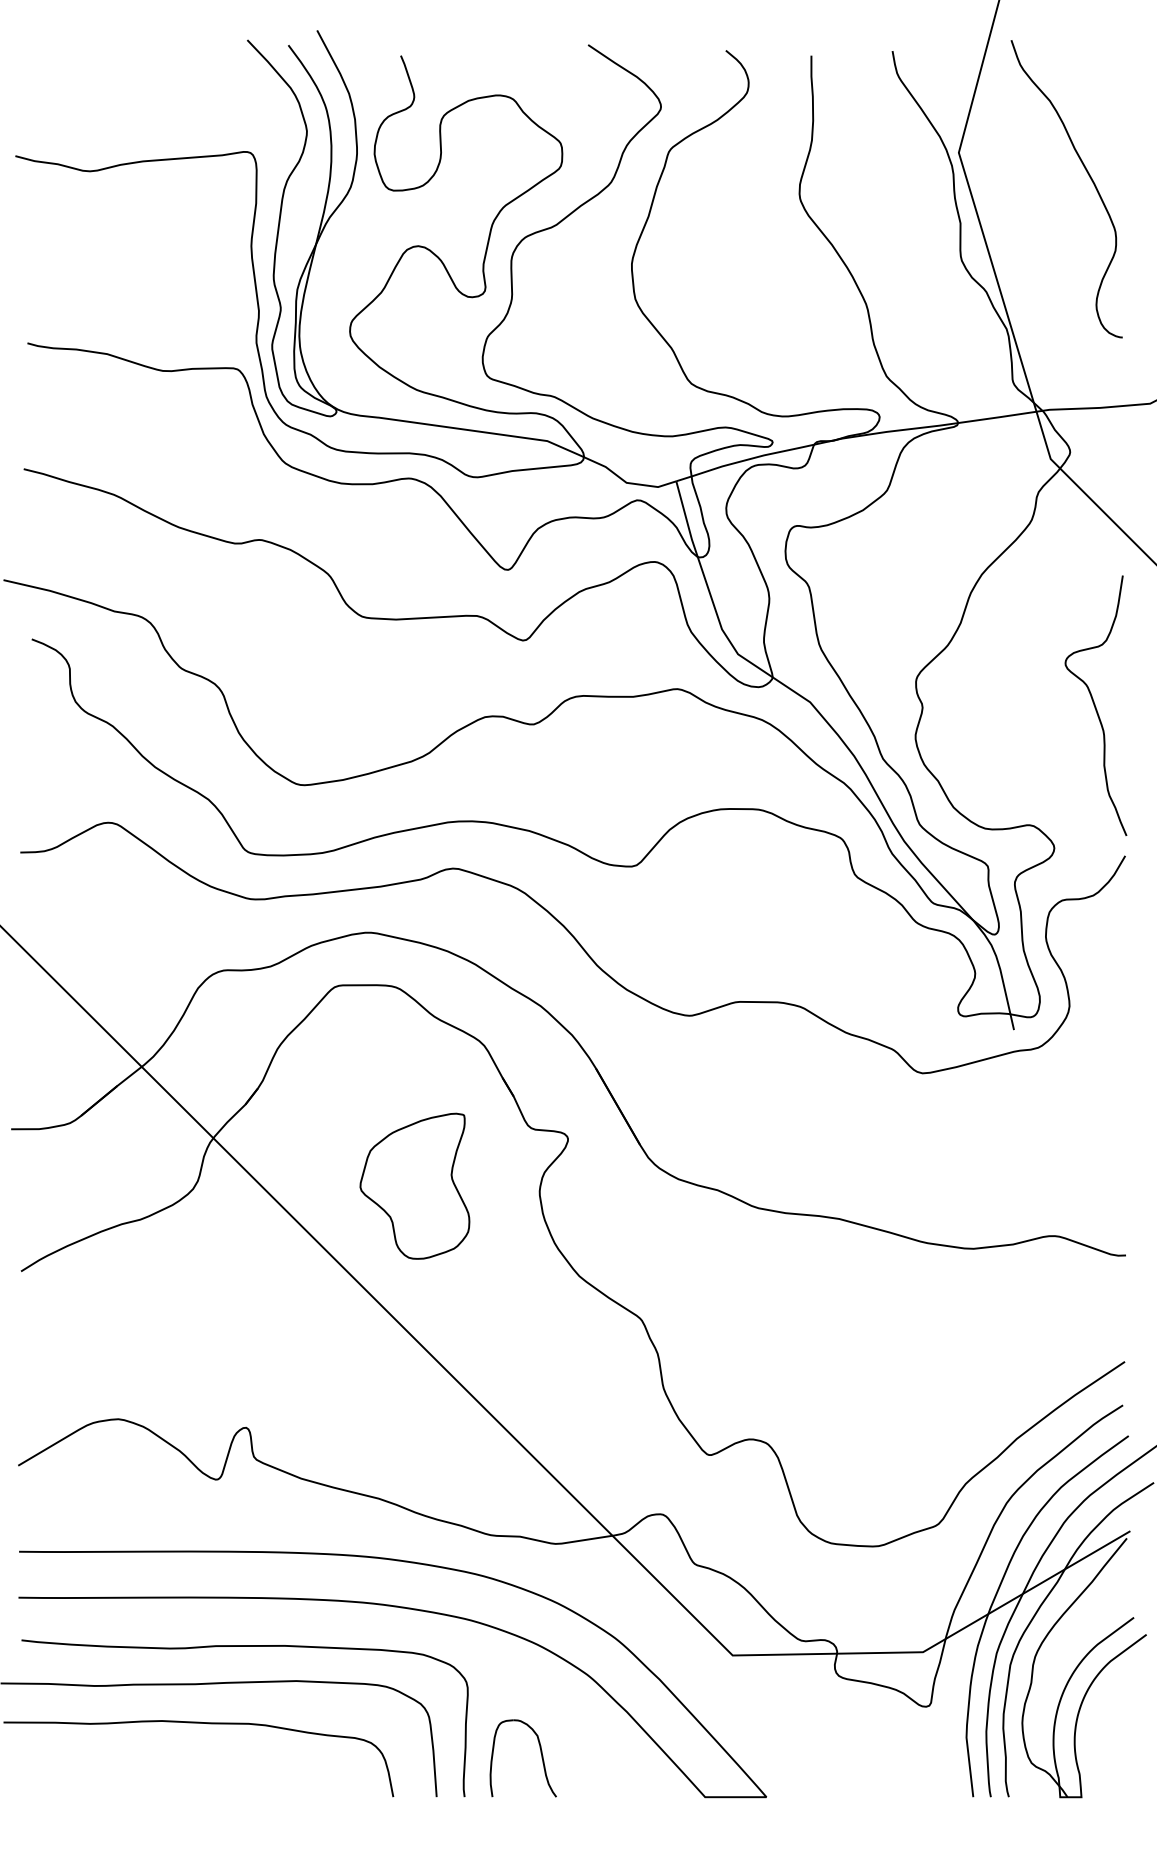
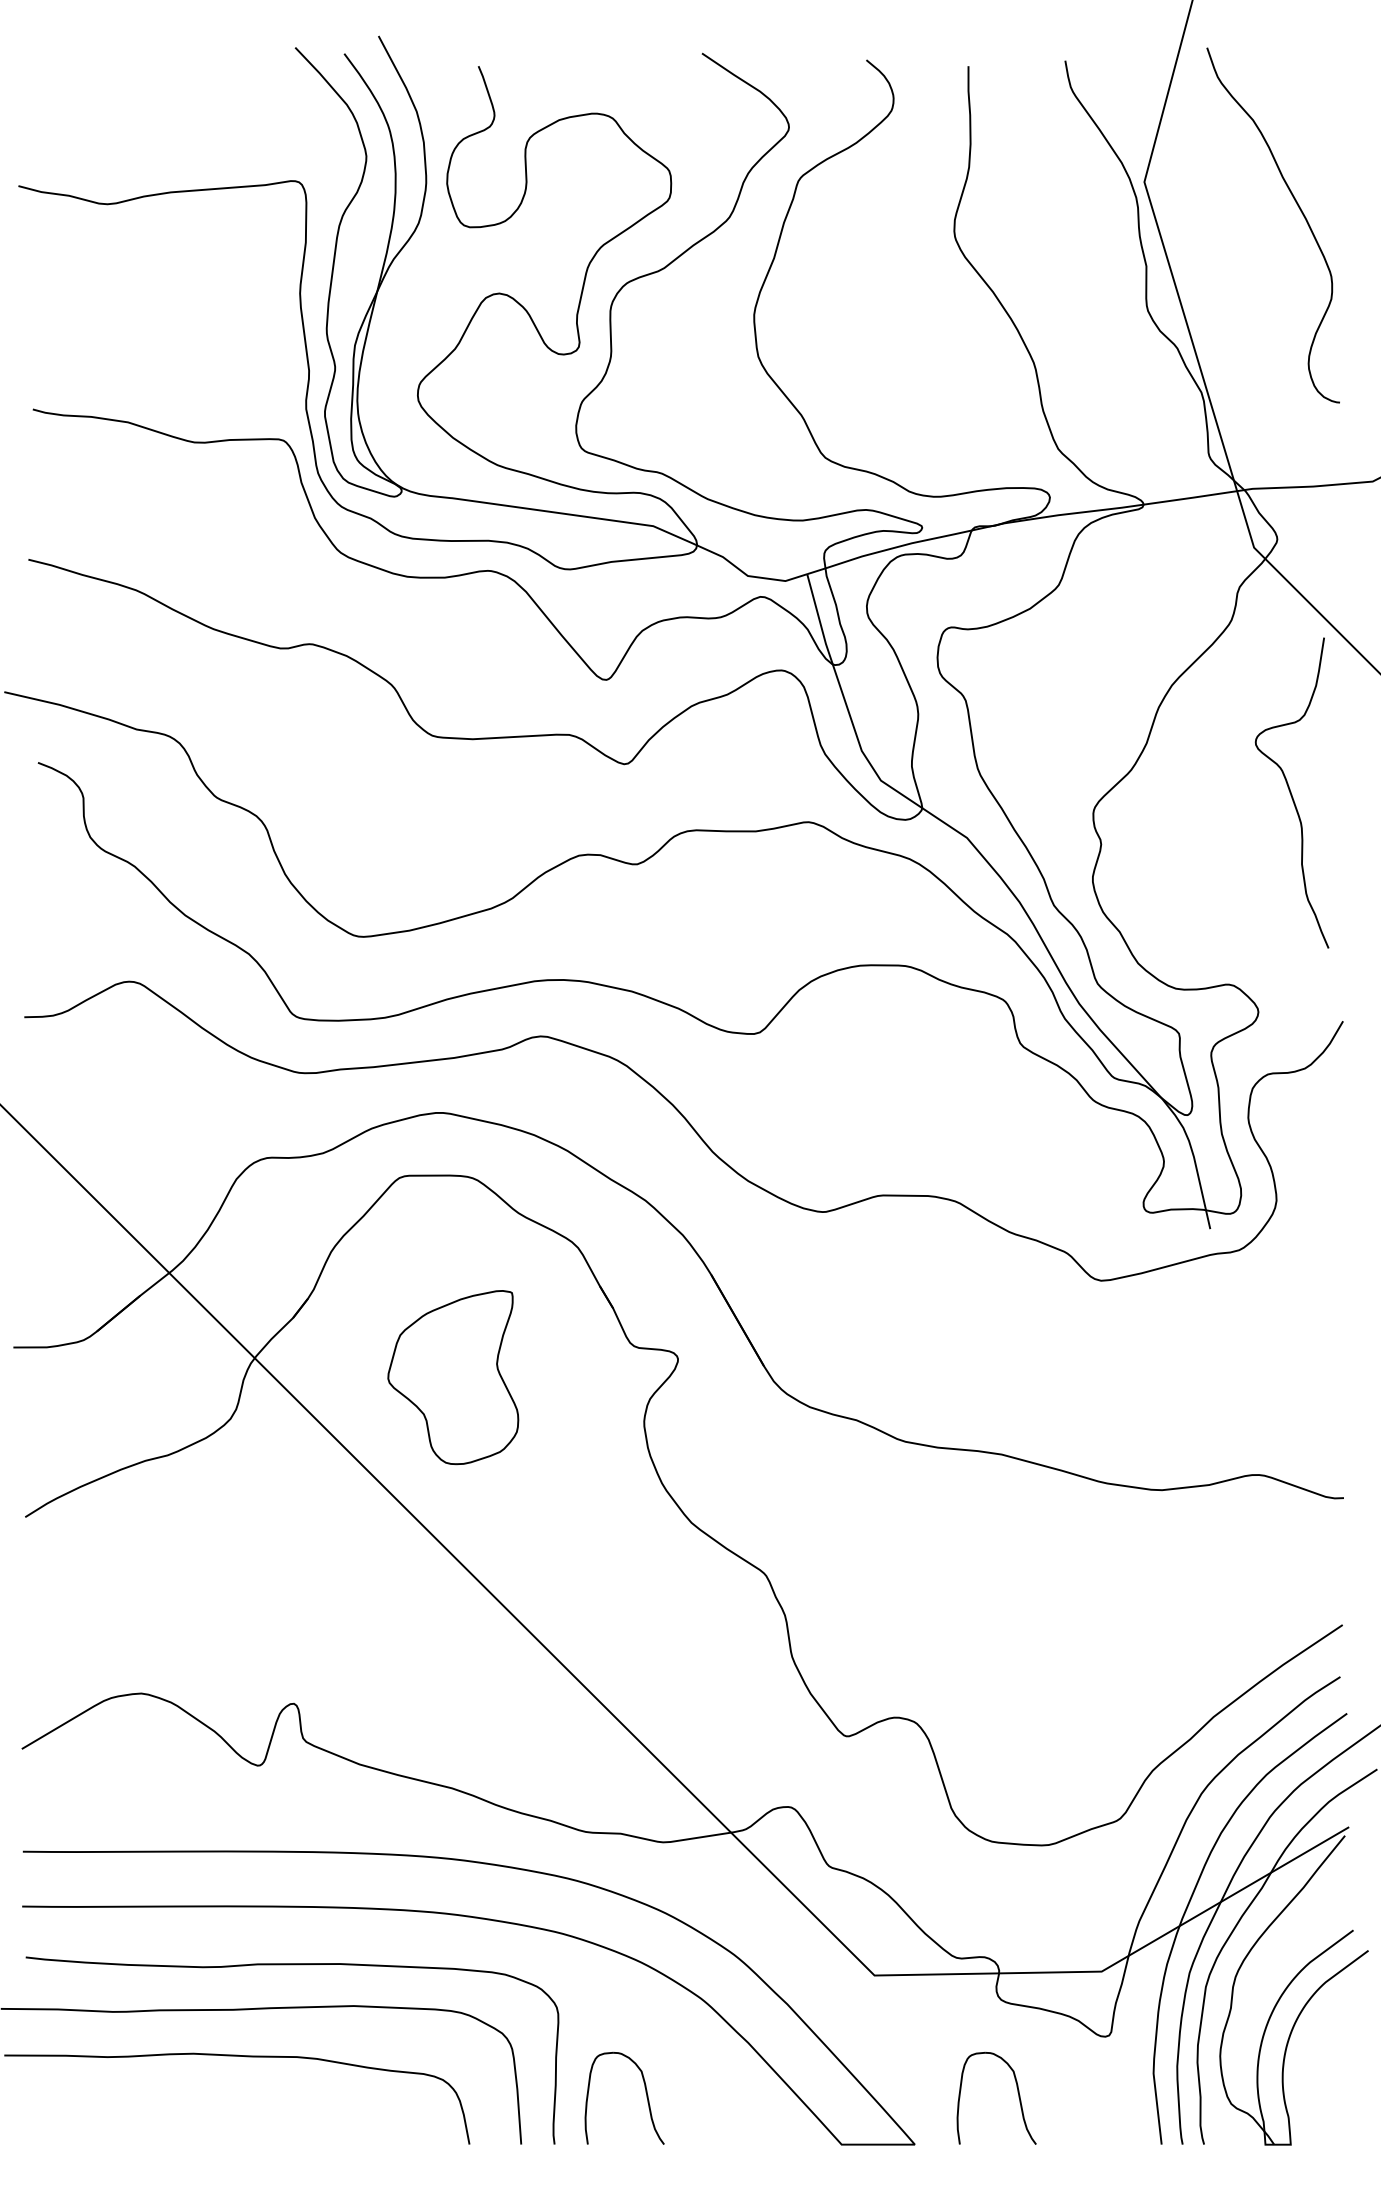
curve: (1095, 705) -> (1291, 792), moved
part: (415, 1186) -> (453, 1377), moved
part: (852, 1753) -> (1017, 2092), added

